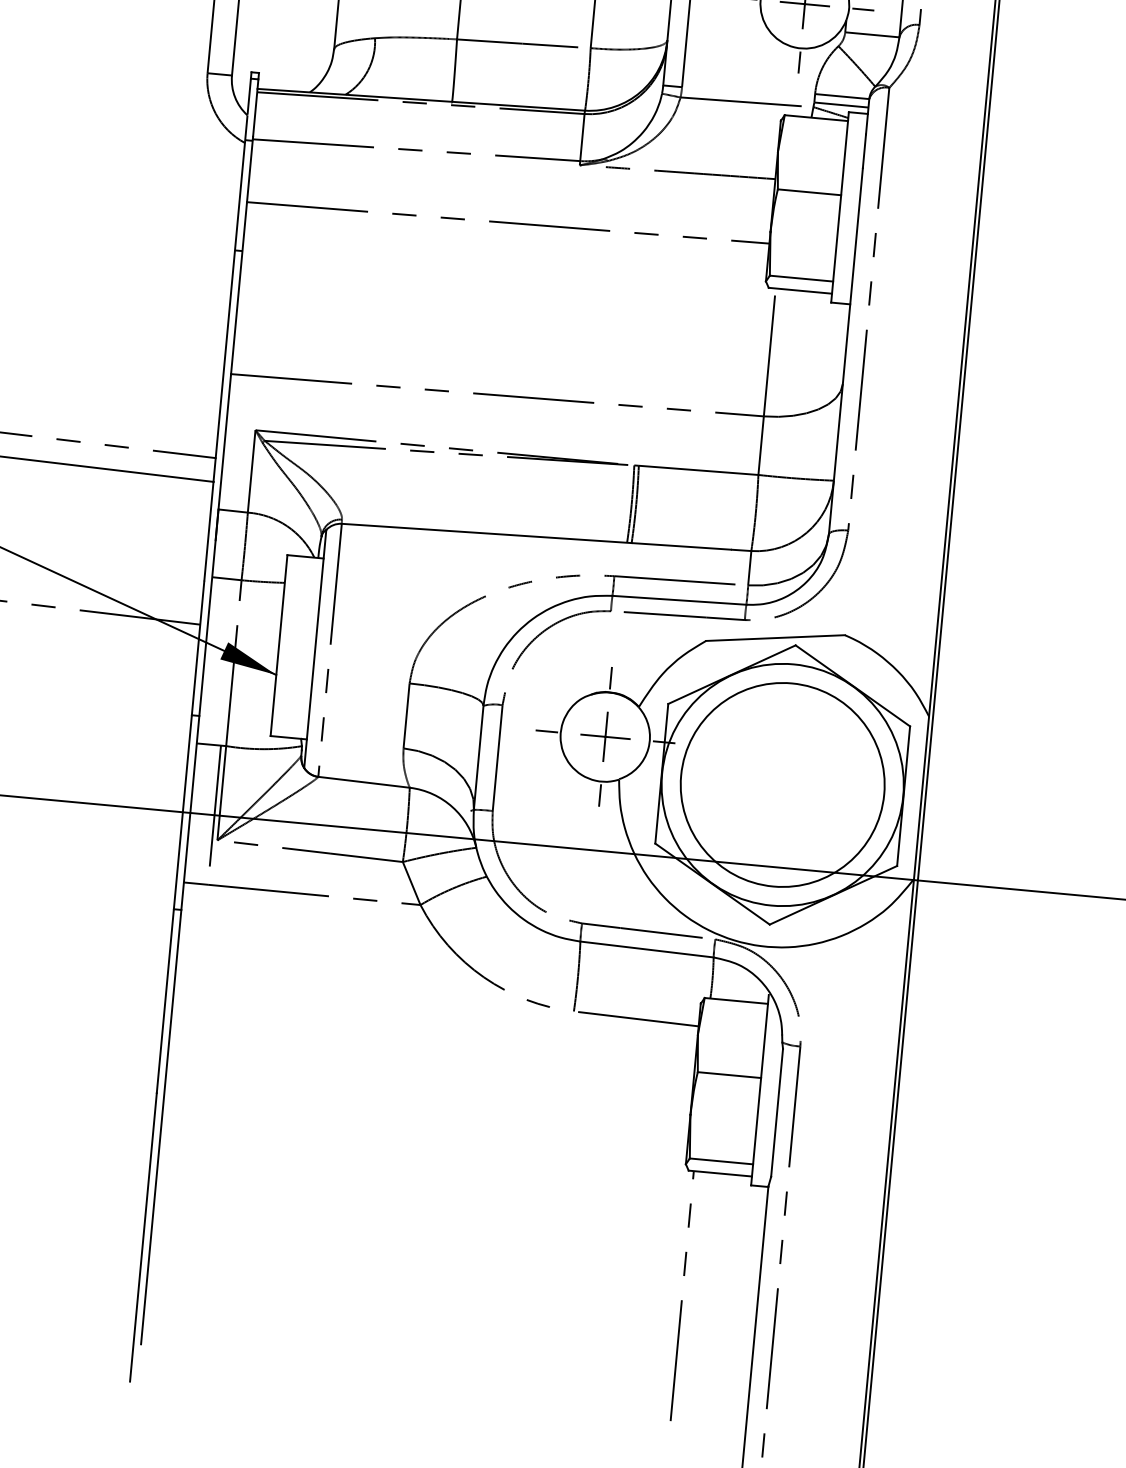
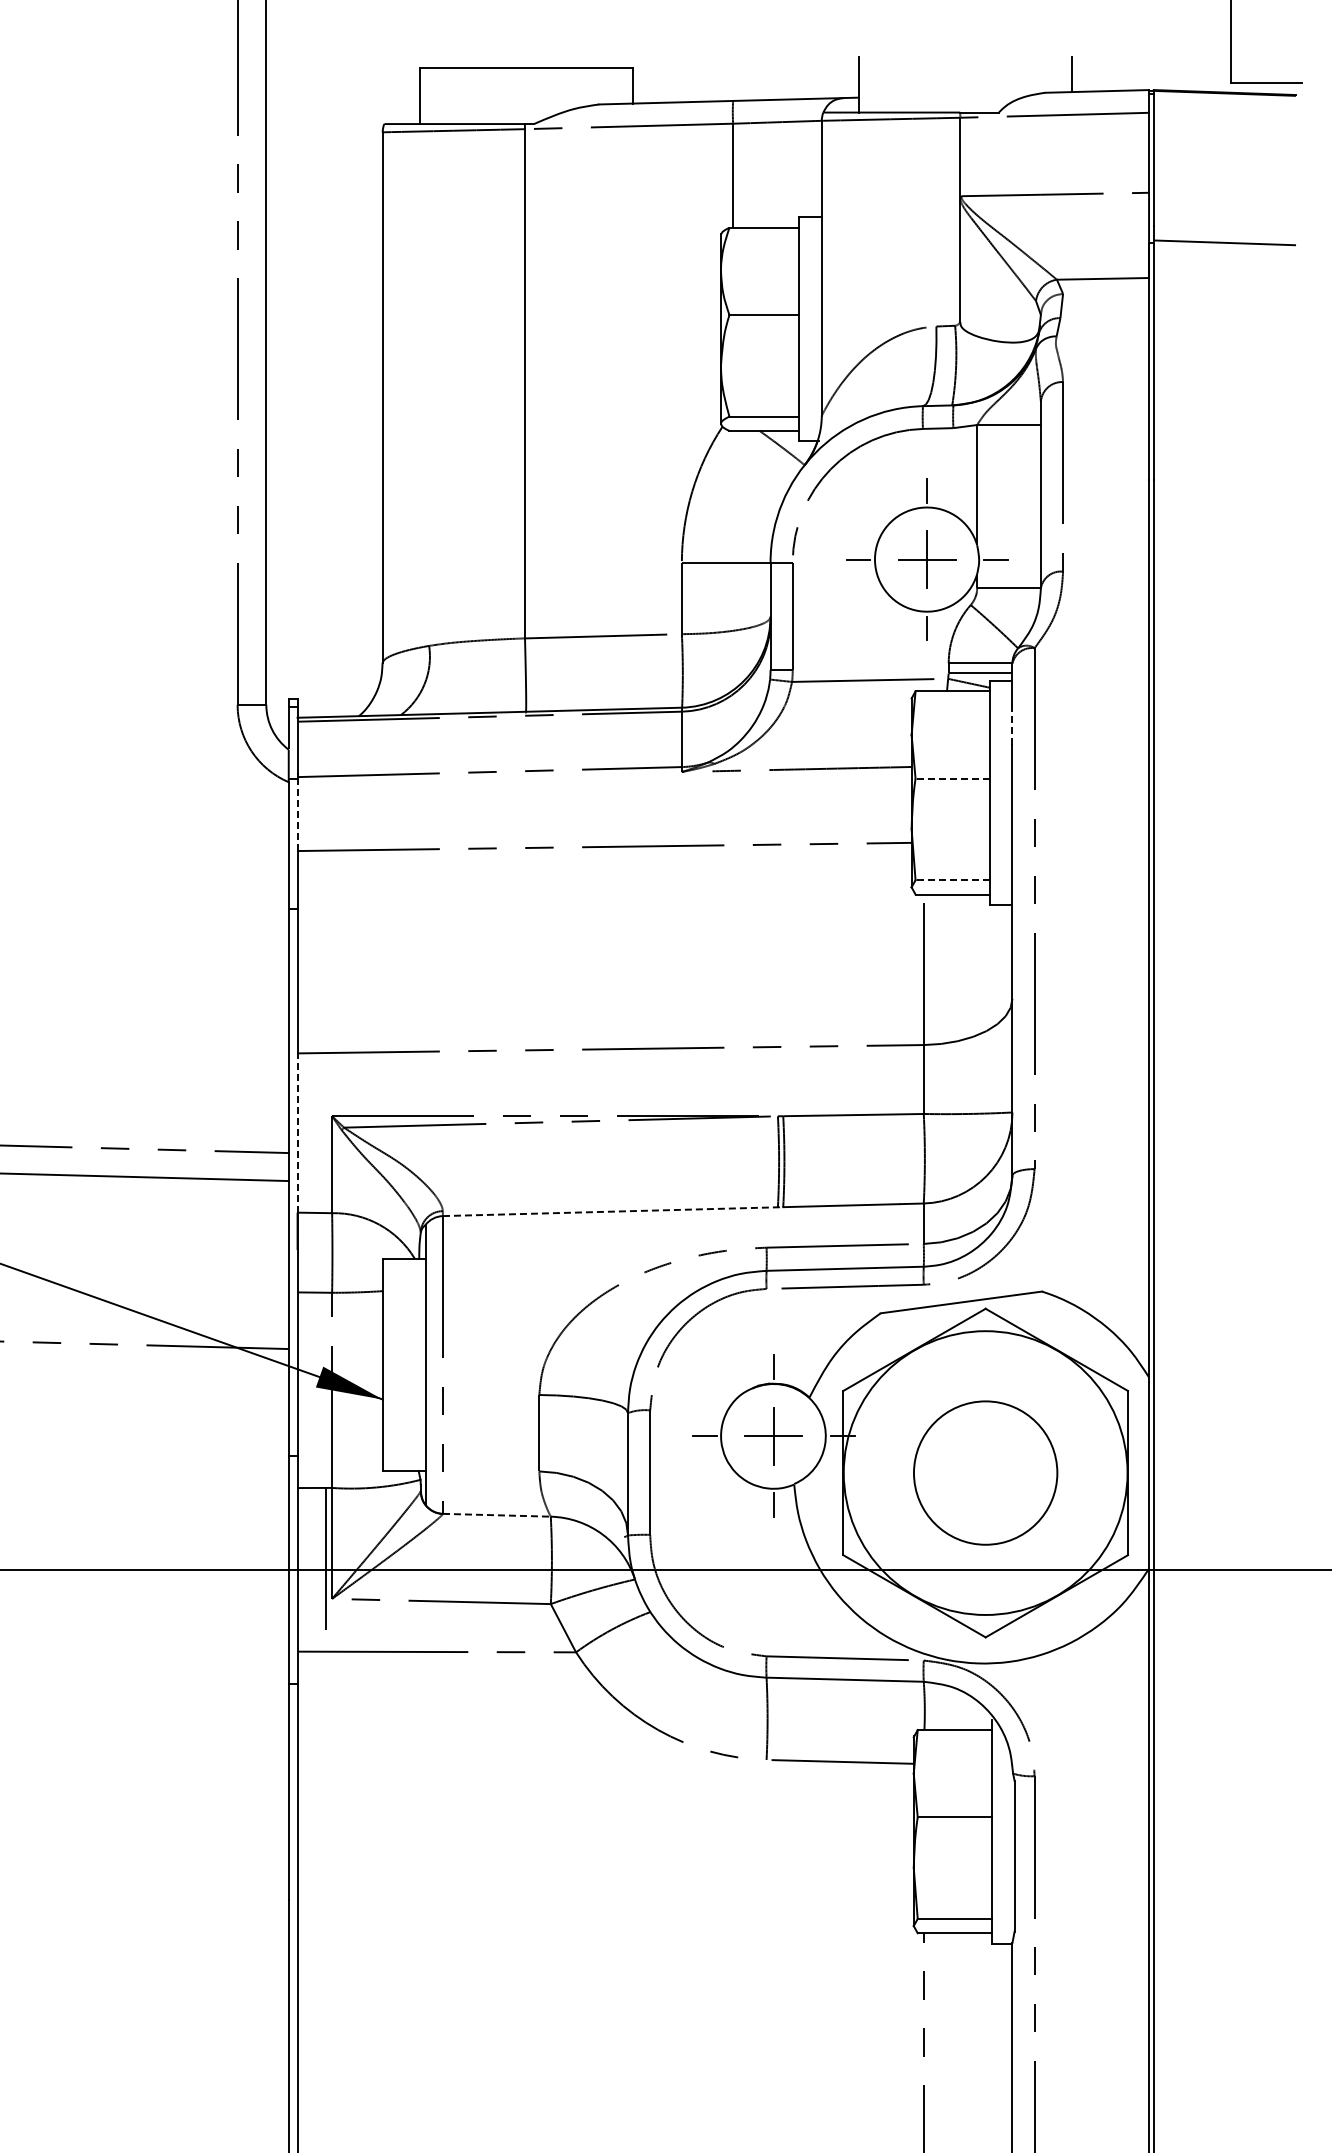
line: (864, 150) -> (1012, 724), solid -> dashed
line: (249, 171) -> (297, 814), solid -> dashed
line: (809, 192) -> (952, 778), solid -> dashed
line: (801, 278) -> (952, 880), solid -> dashed
line: (224, 442) -> (297, 1133), solid -> dashed
line: (487, 533) -> (613, 1211), solid -> dashed
line: (363, 782) -> (496, 1515), solid -> dashed
circle: (782, 784) -> (985, 1472), size x0.6

